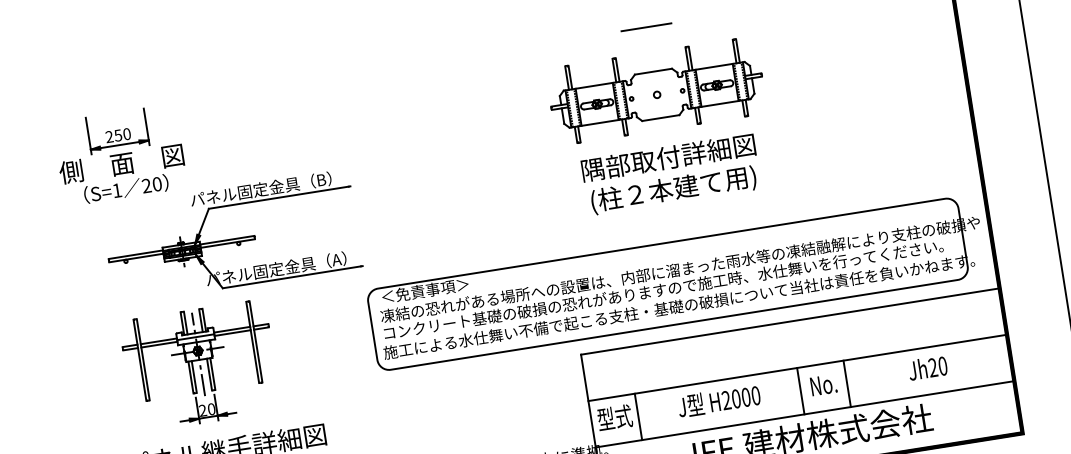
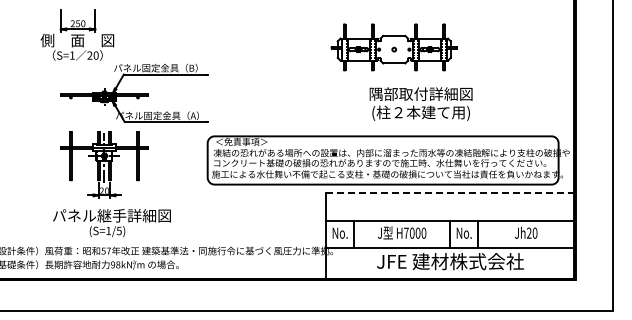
line: (646, 27) -> (394, 9), removed
text: (670, 173) -> (420, 103), moved
line: (790, 321) -> (450, 193), solid -> dashed
text: (726, 399) -> (406, 232), H2000 -> H7000
text: (615, 416) -> (340, 232), 型式 -> No.

